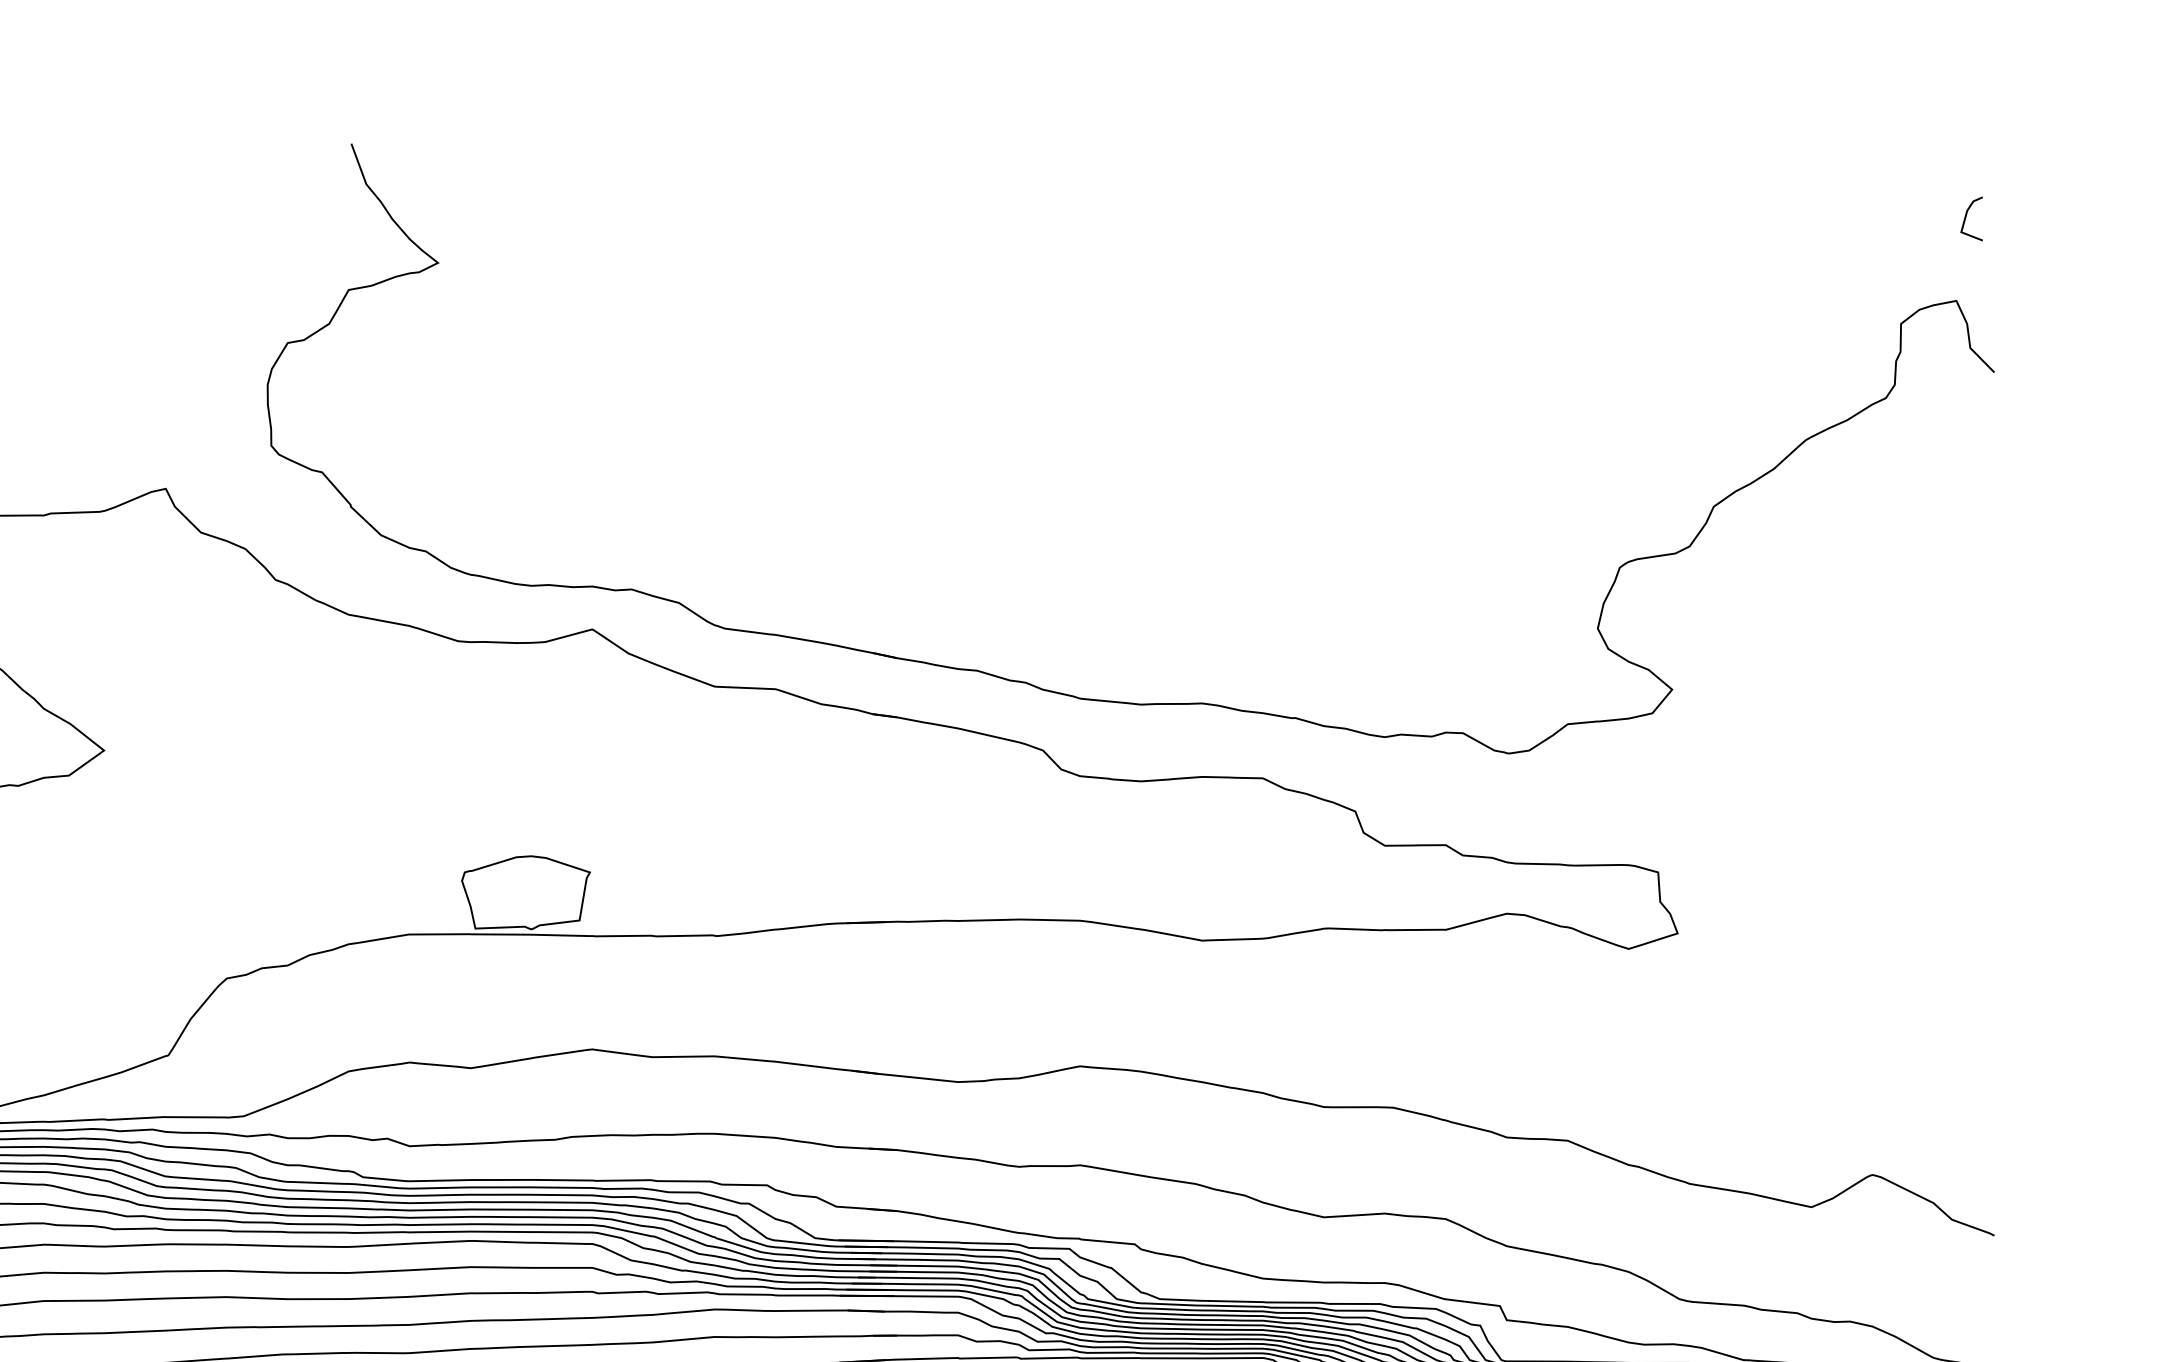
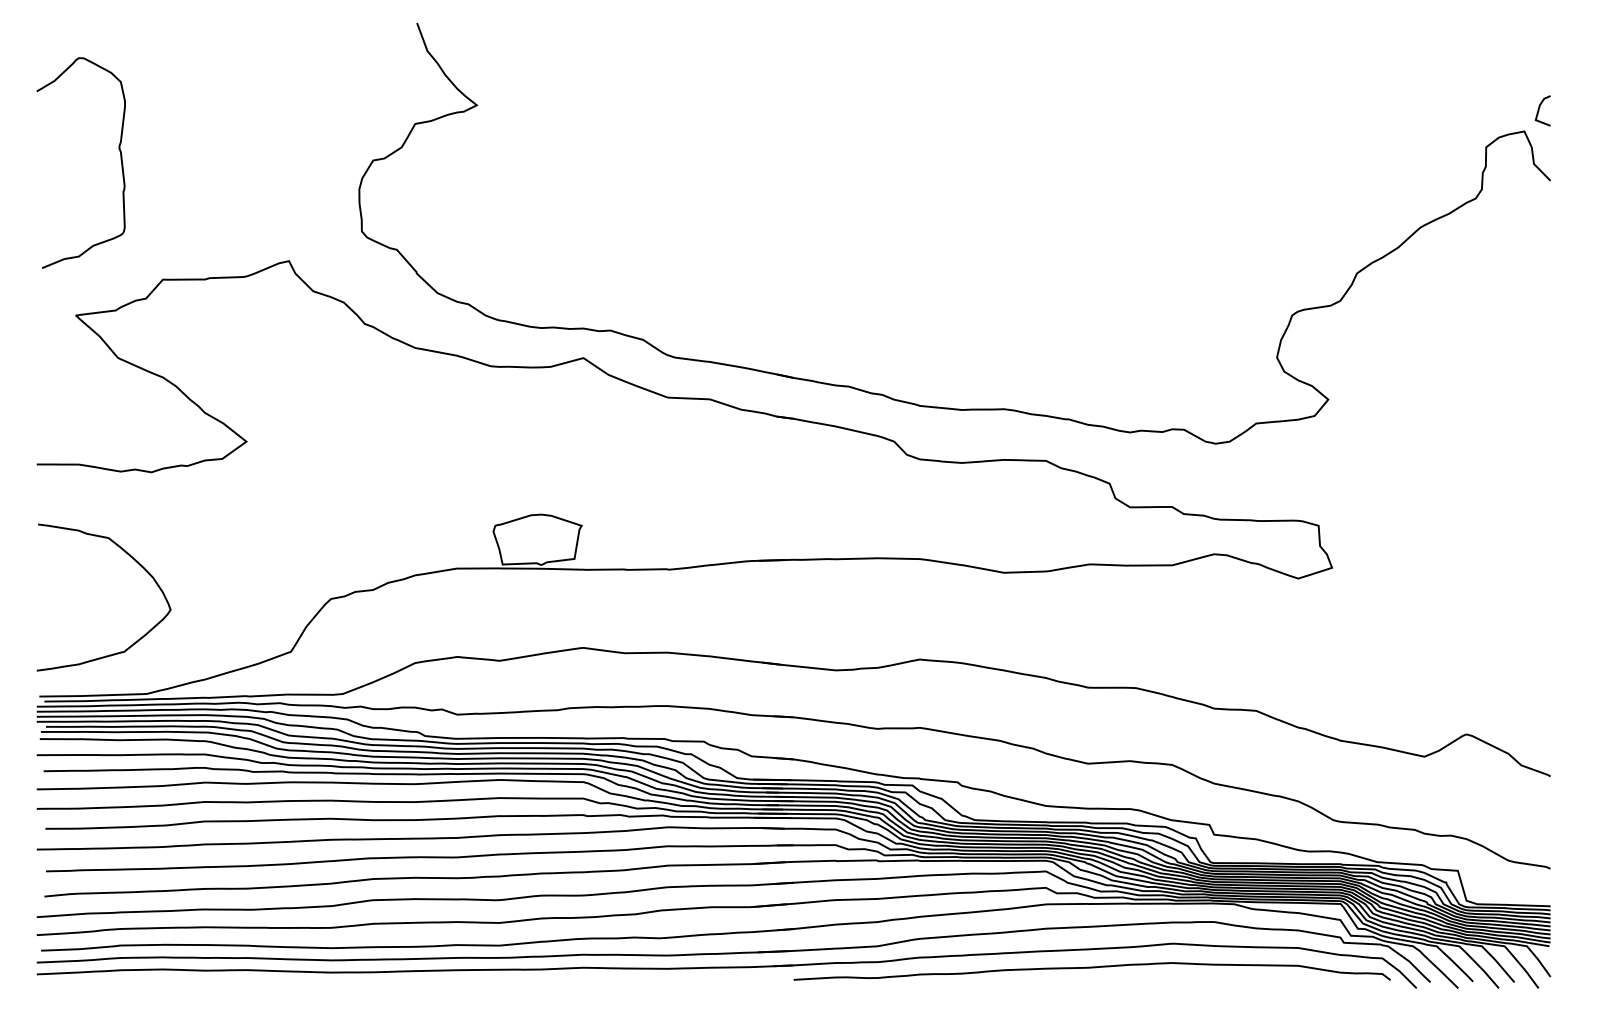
line: (1966, 218) -> (1539, 110), moved

